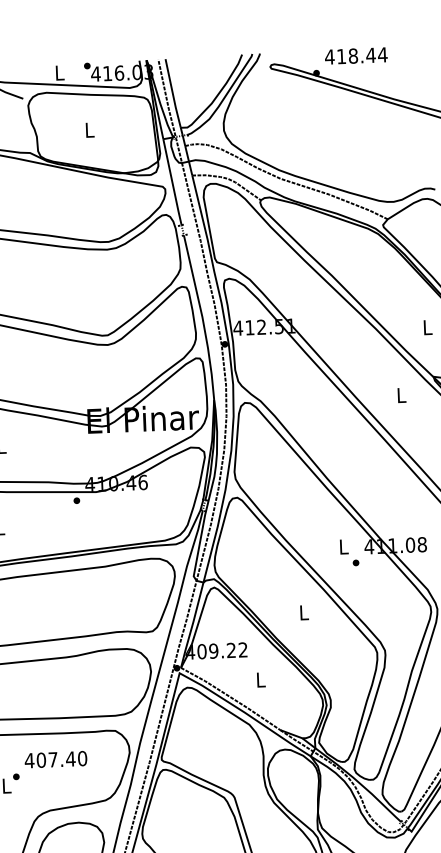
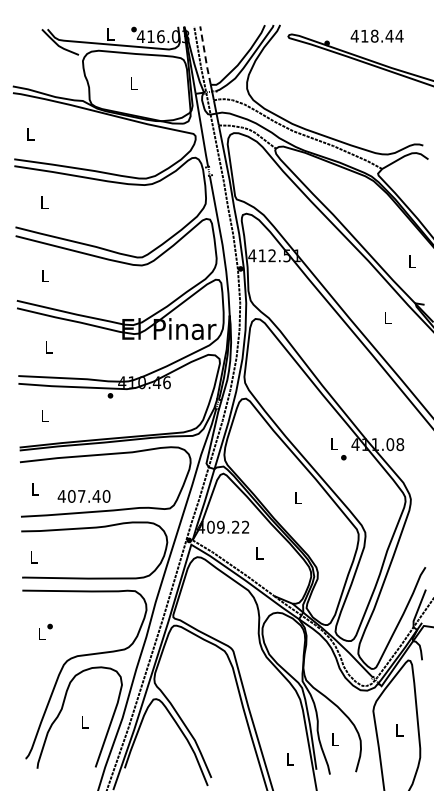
text: (355, 55) -> (376, 35), moved
line: (173, 93) -> (205, 55), solid -> dashed
text: (55, 759) -> (83, 496), moved

